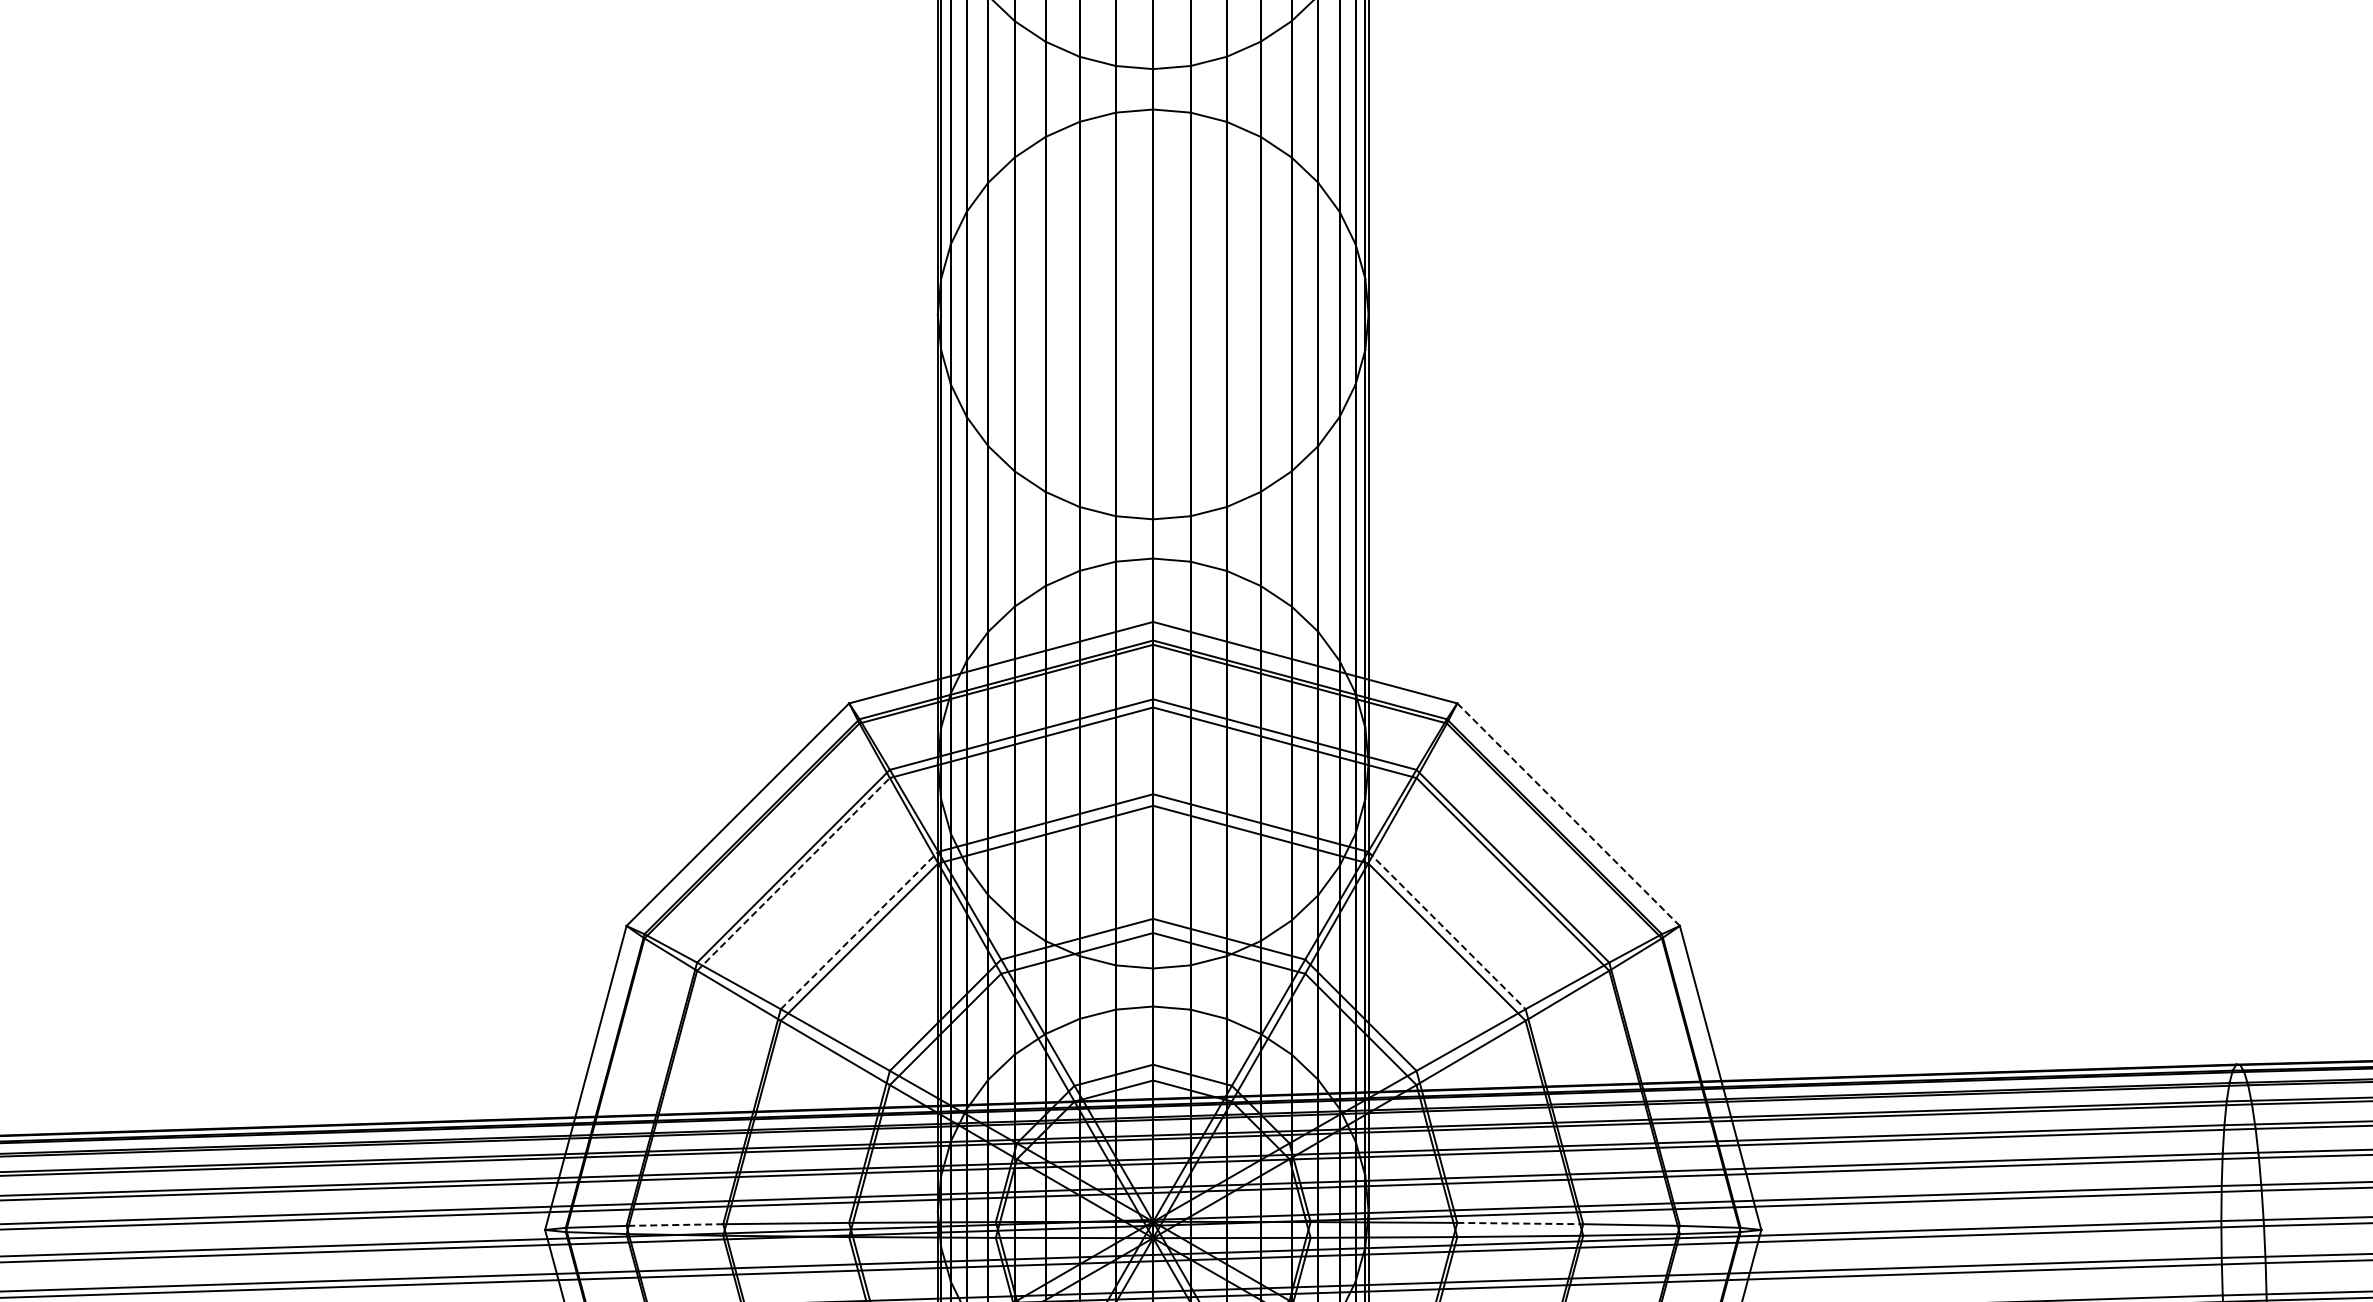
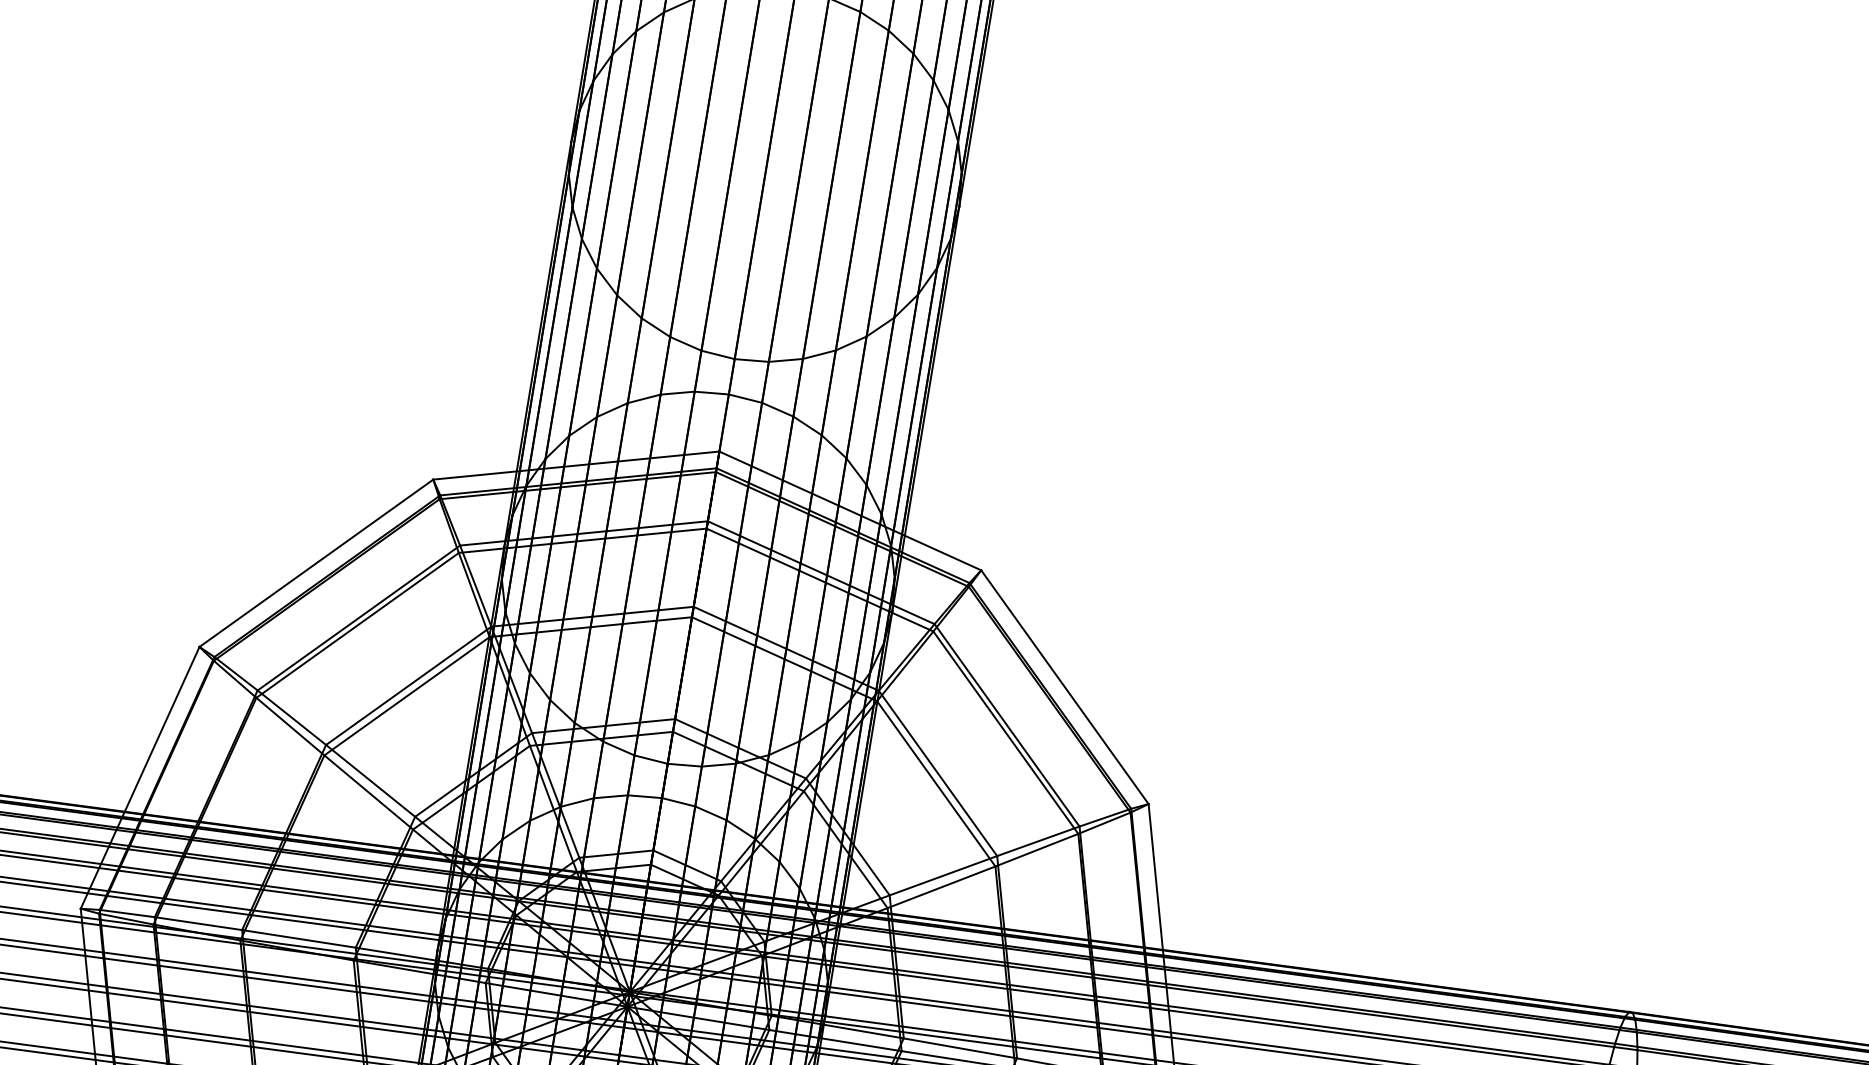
line: (1568, 815) -> (1064, 687), dashed -> solid
line: (793, 874) -> (357, 625), dashed -> solid
line: (859, 930) -> (408, 685), dashed -> solid
line: (1447, 930) -> (938, 773), dashed -> solid
line: (1520, 1223) -> (960, 1048), dashed -> solid
line: (674, 1225) -> (198, 923), dashed -> solid

